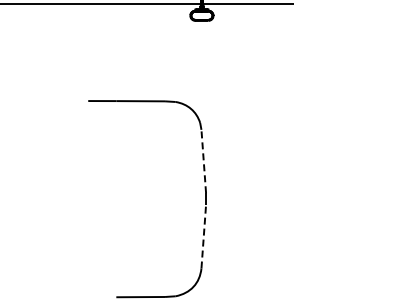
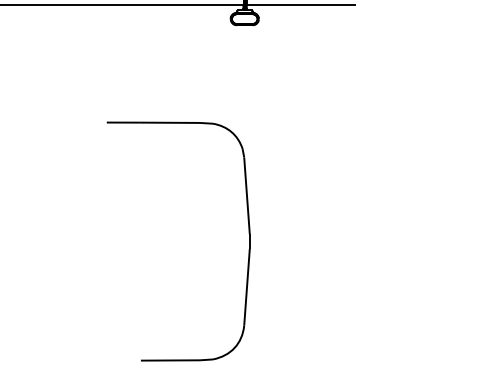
line: (203, 161) -> (246, 195), dashed -> solid
line: (203, 236) -> (246, 286), dashed -> solid

